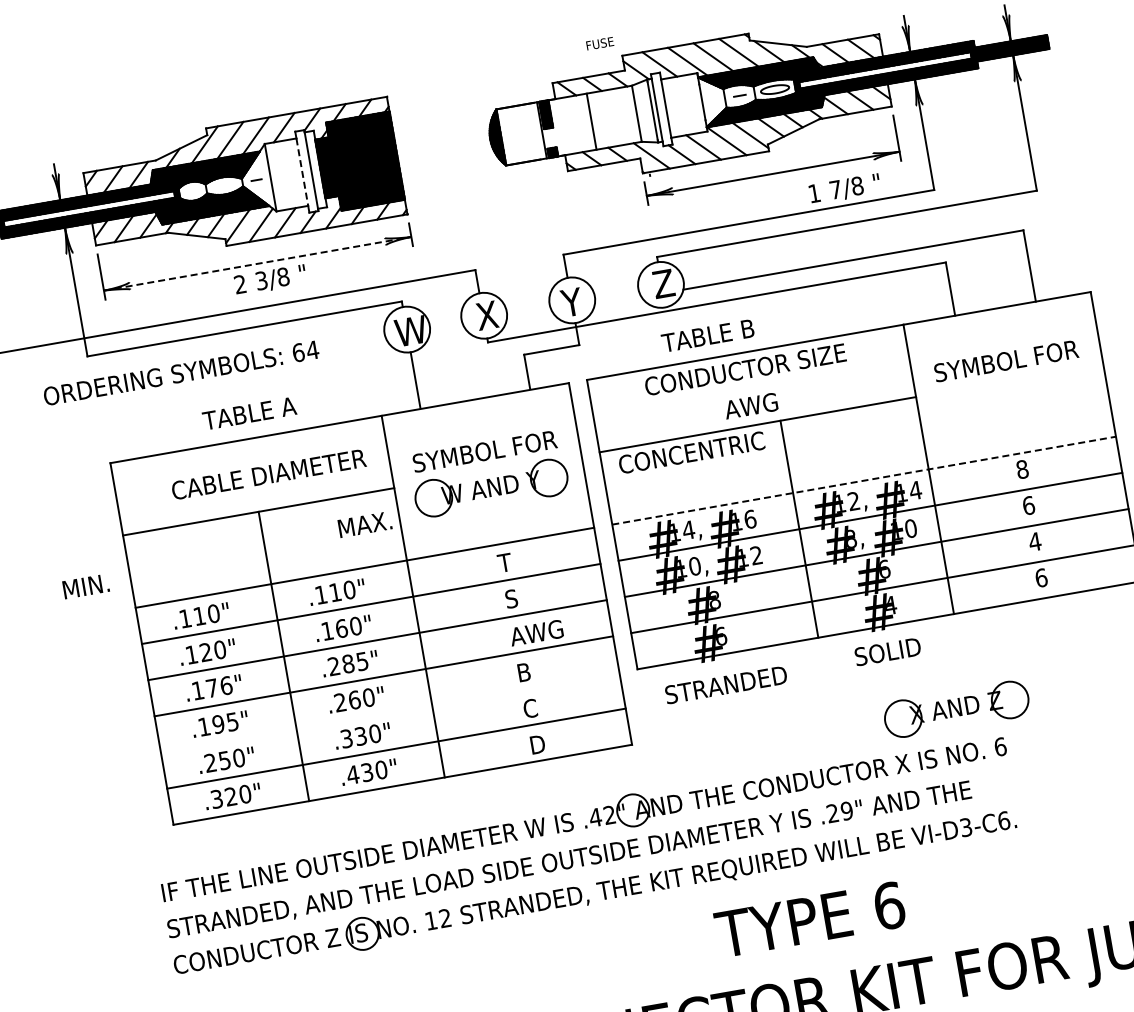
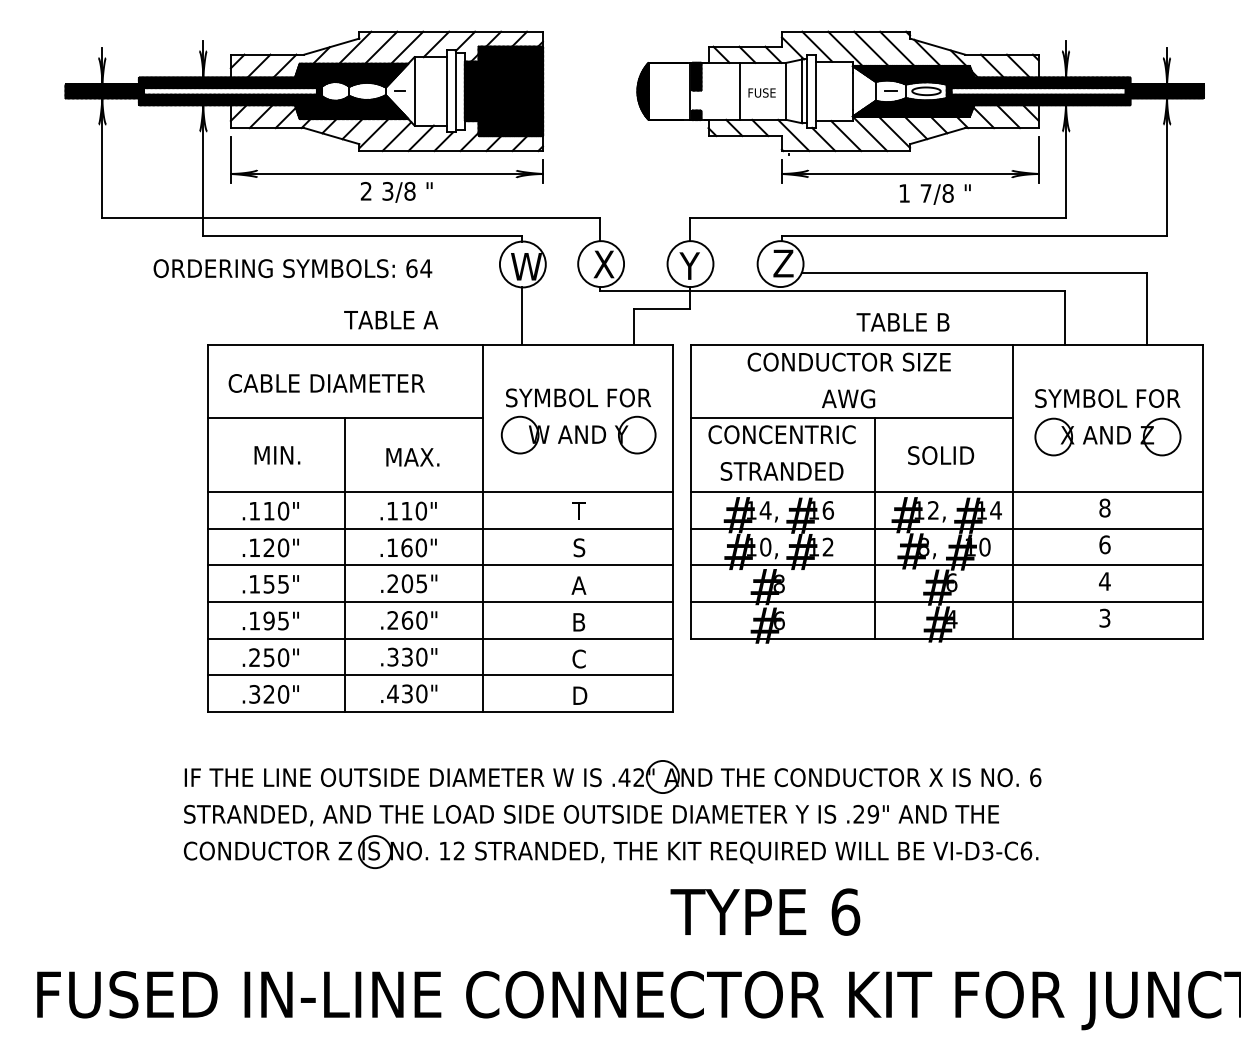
text: (599, 43) -> (761, 92), moved
line: (302, 172) -> (446, 91), dashed -> solid
text: (844, 189) -> (934, 194), moved
line: (258, 263) -> (387, 173), dashed -> solid
text: (707, 336) -> (902, 322), moved
text: (249, 413) -> (391, 320), moved
text: (268, 474) -> (326, 383), moved
line: (864, 480) -> (947, 491), dashed -> solid
text: (364, 524) -> (412, 457), moved
text: (1040, 577) -> (1104, 617), 6 -> 3
text: (86, 586) -> (277, 455), moved
text: (543, 631) -> (605, 585), AWG -> A
text: (888, 651) -> (941, 455), moved
text: (348, 663) -> (407, 583), .285" -> .205"
text: (725, 685) -> (781, 471), moved
text: (219, 686) -> (276, 583), .176" -> .155"
part: (956, 708) -> (1107, 436), moved
line: (390, 712) -> (440, 638), added
text: (810, 919) -> (765, 911), moved

